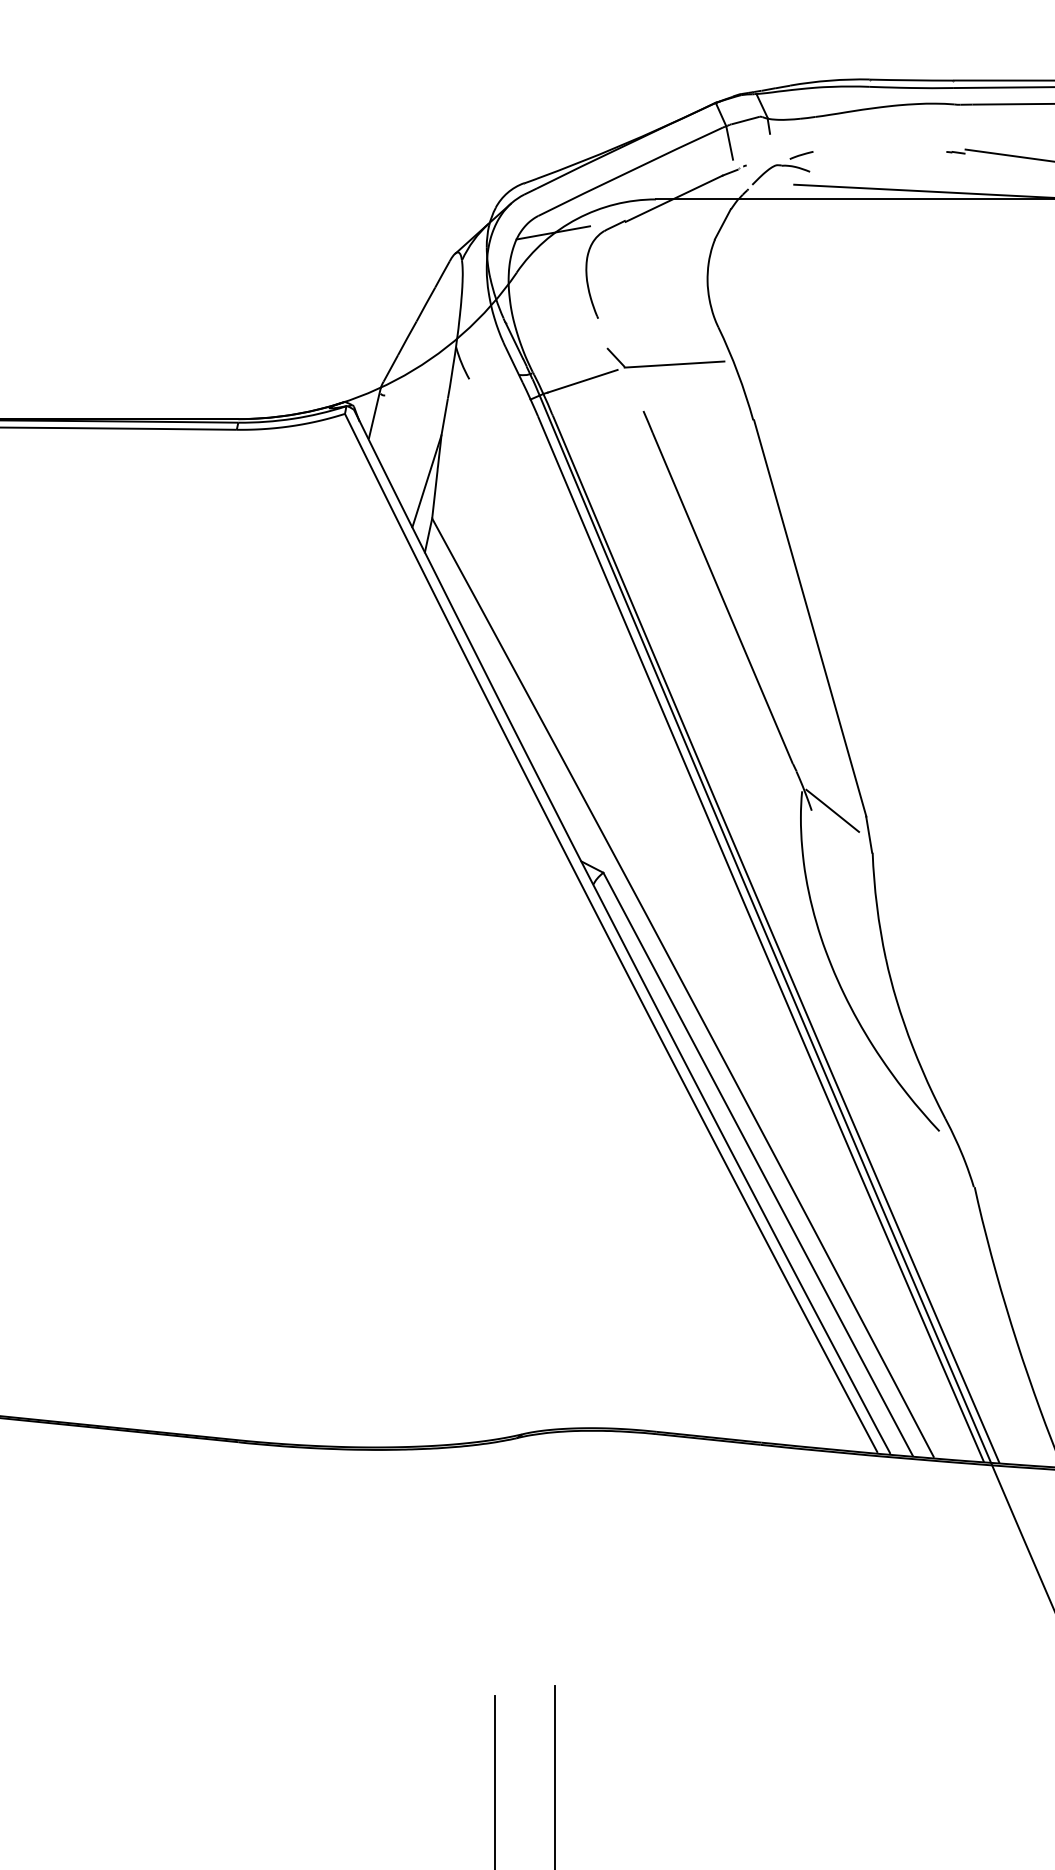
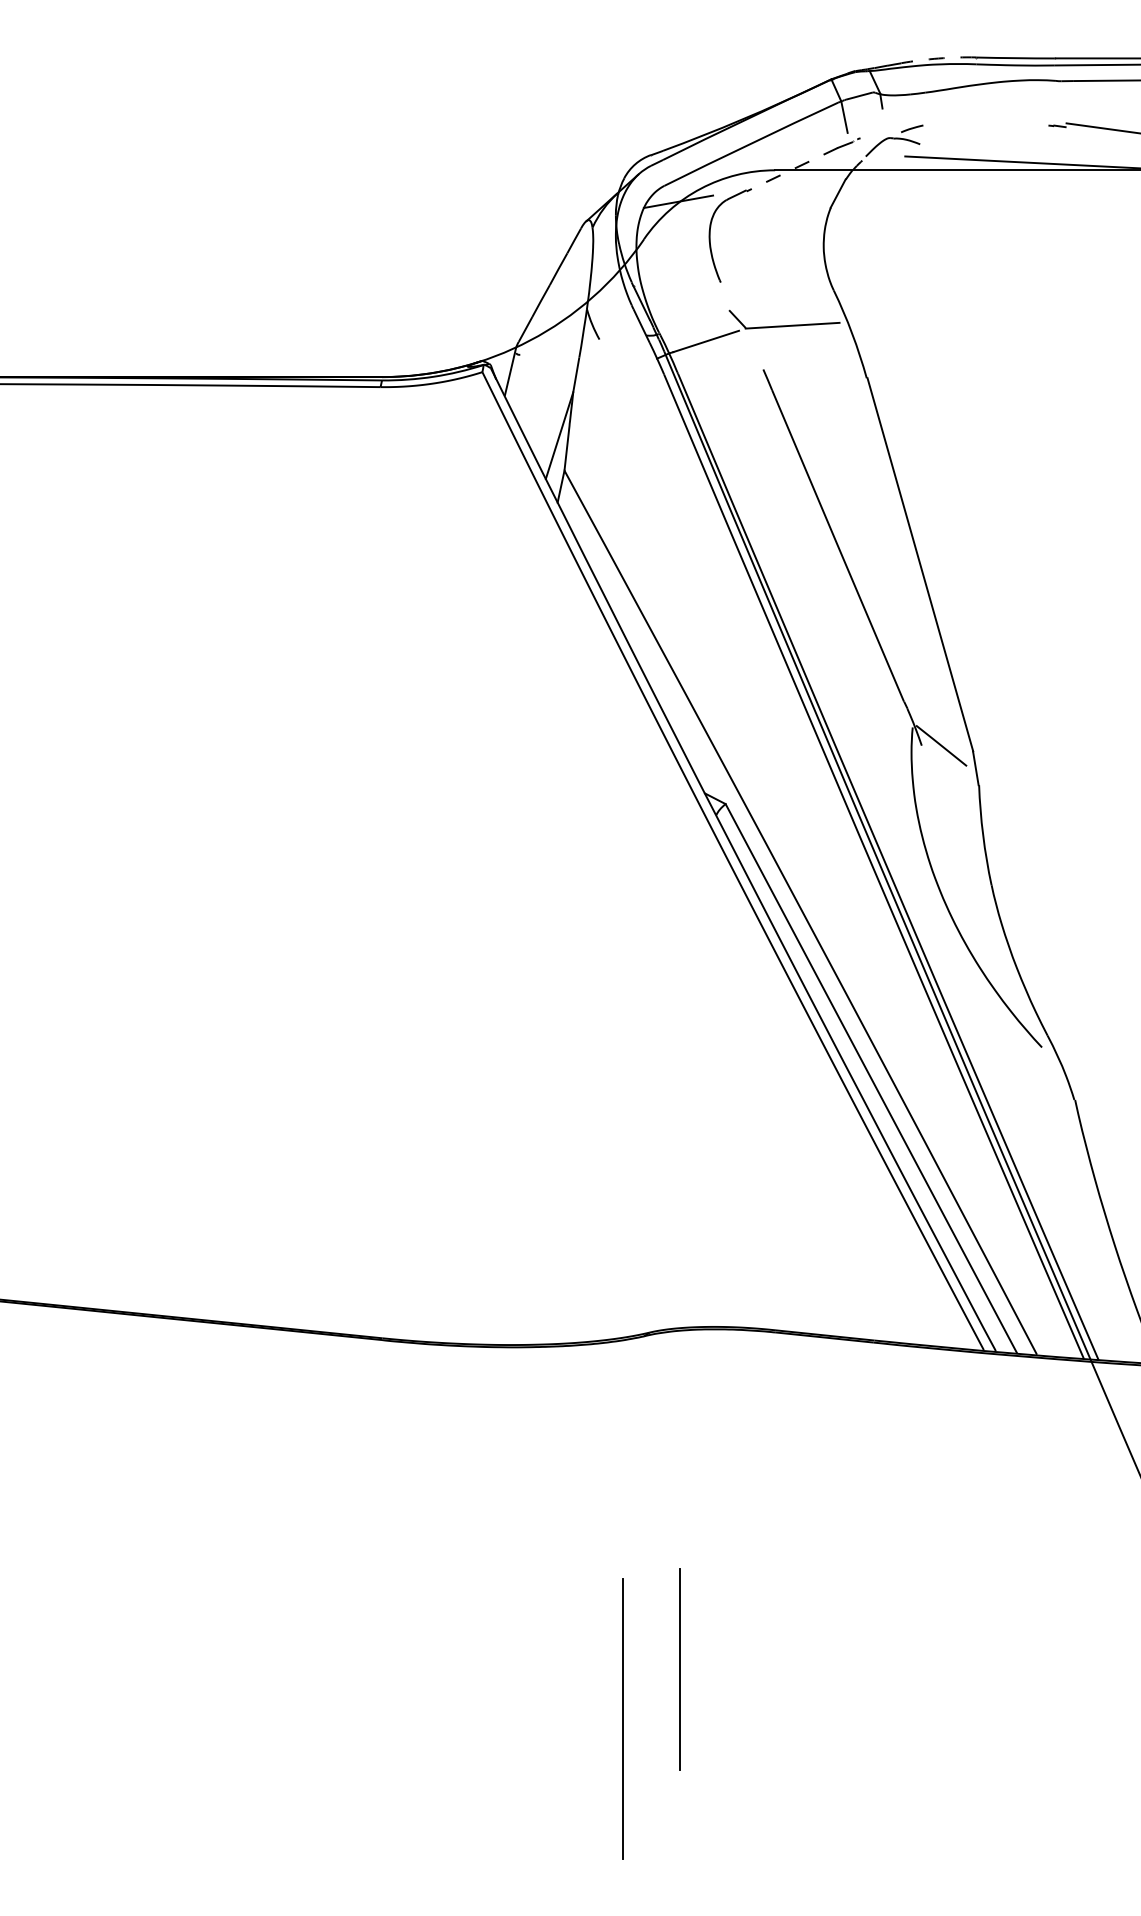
arc: (829, 80) -> (938, 58), solid -> dashed
line: (674, 198) -> (792, 169), solid -> dashed

